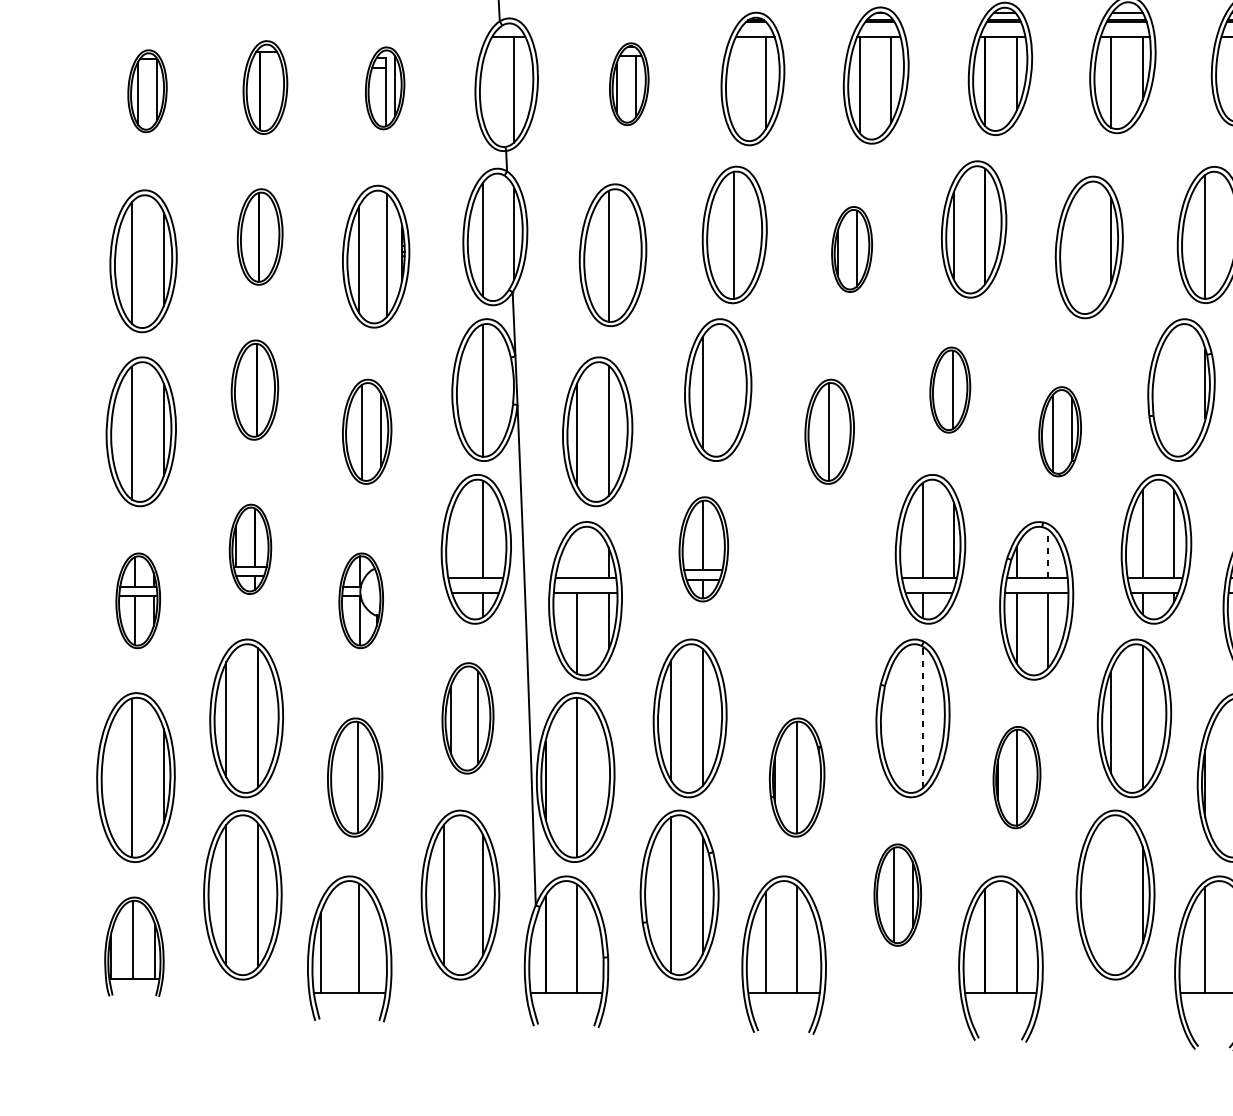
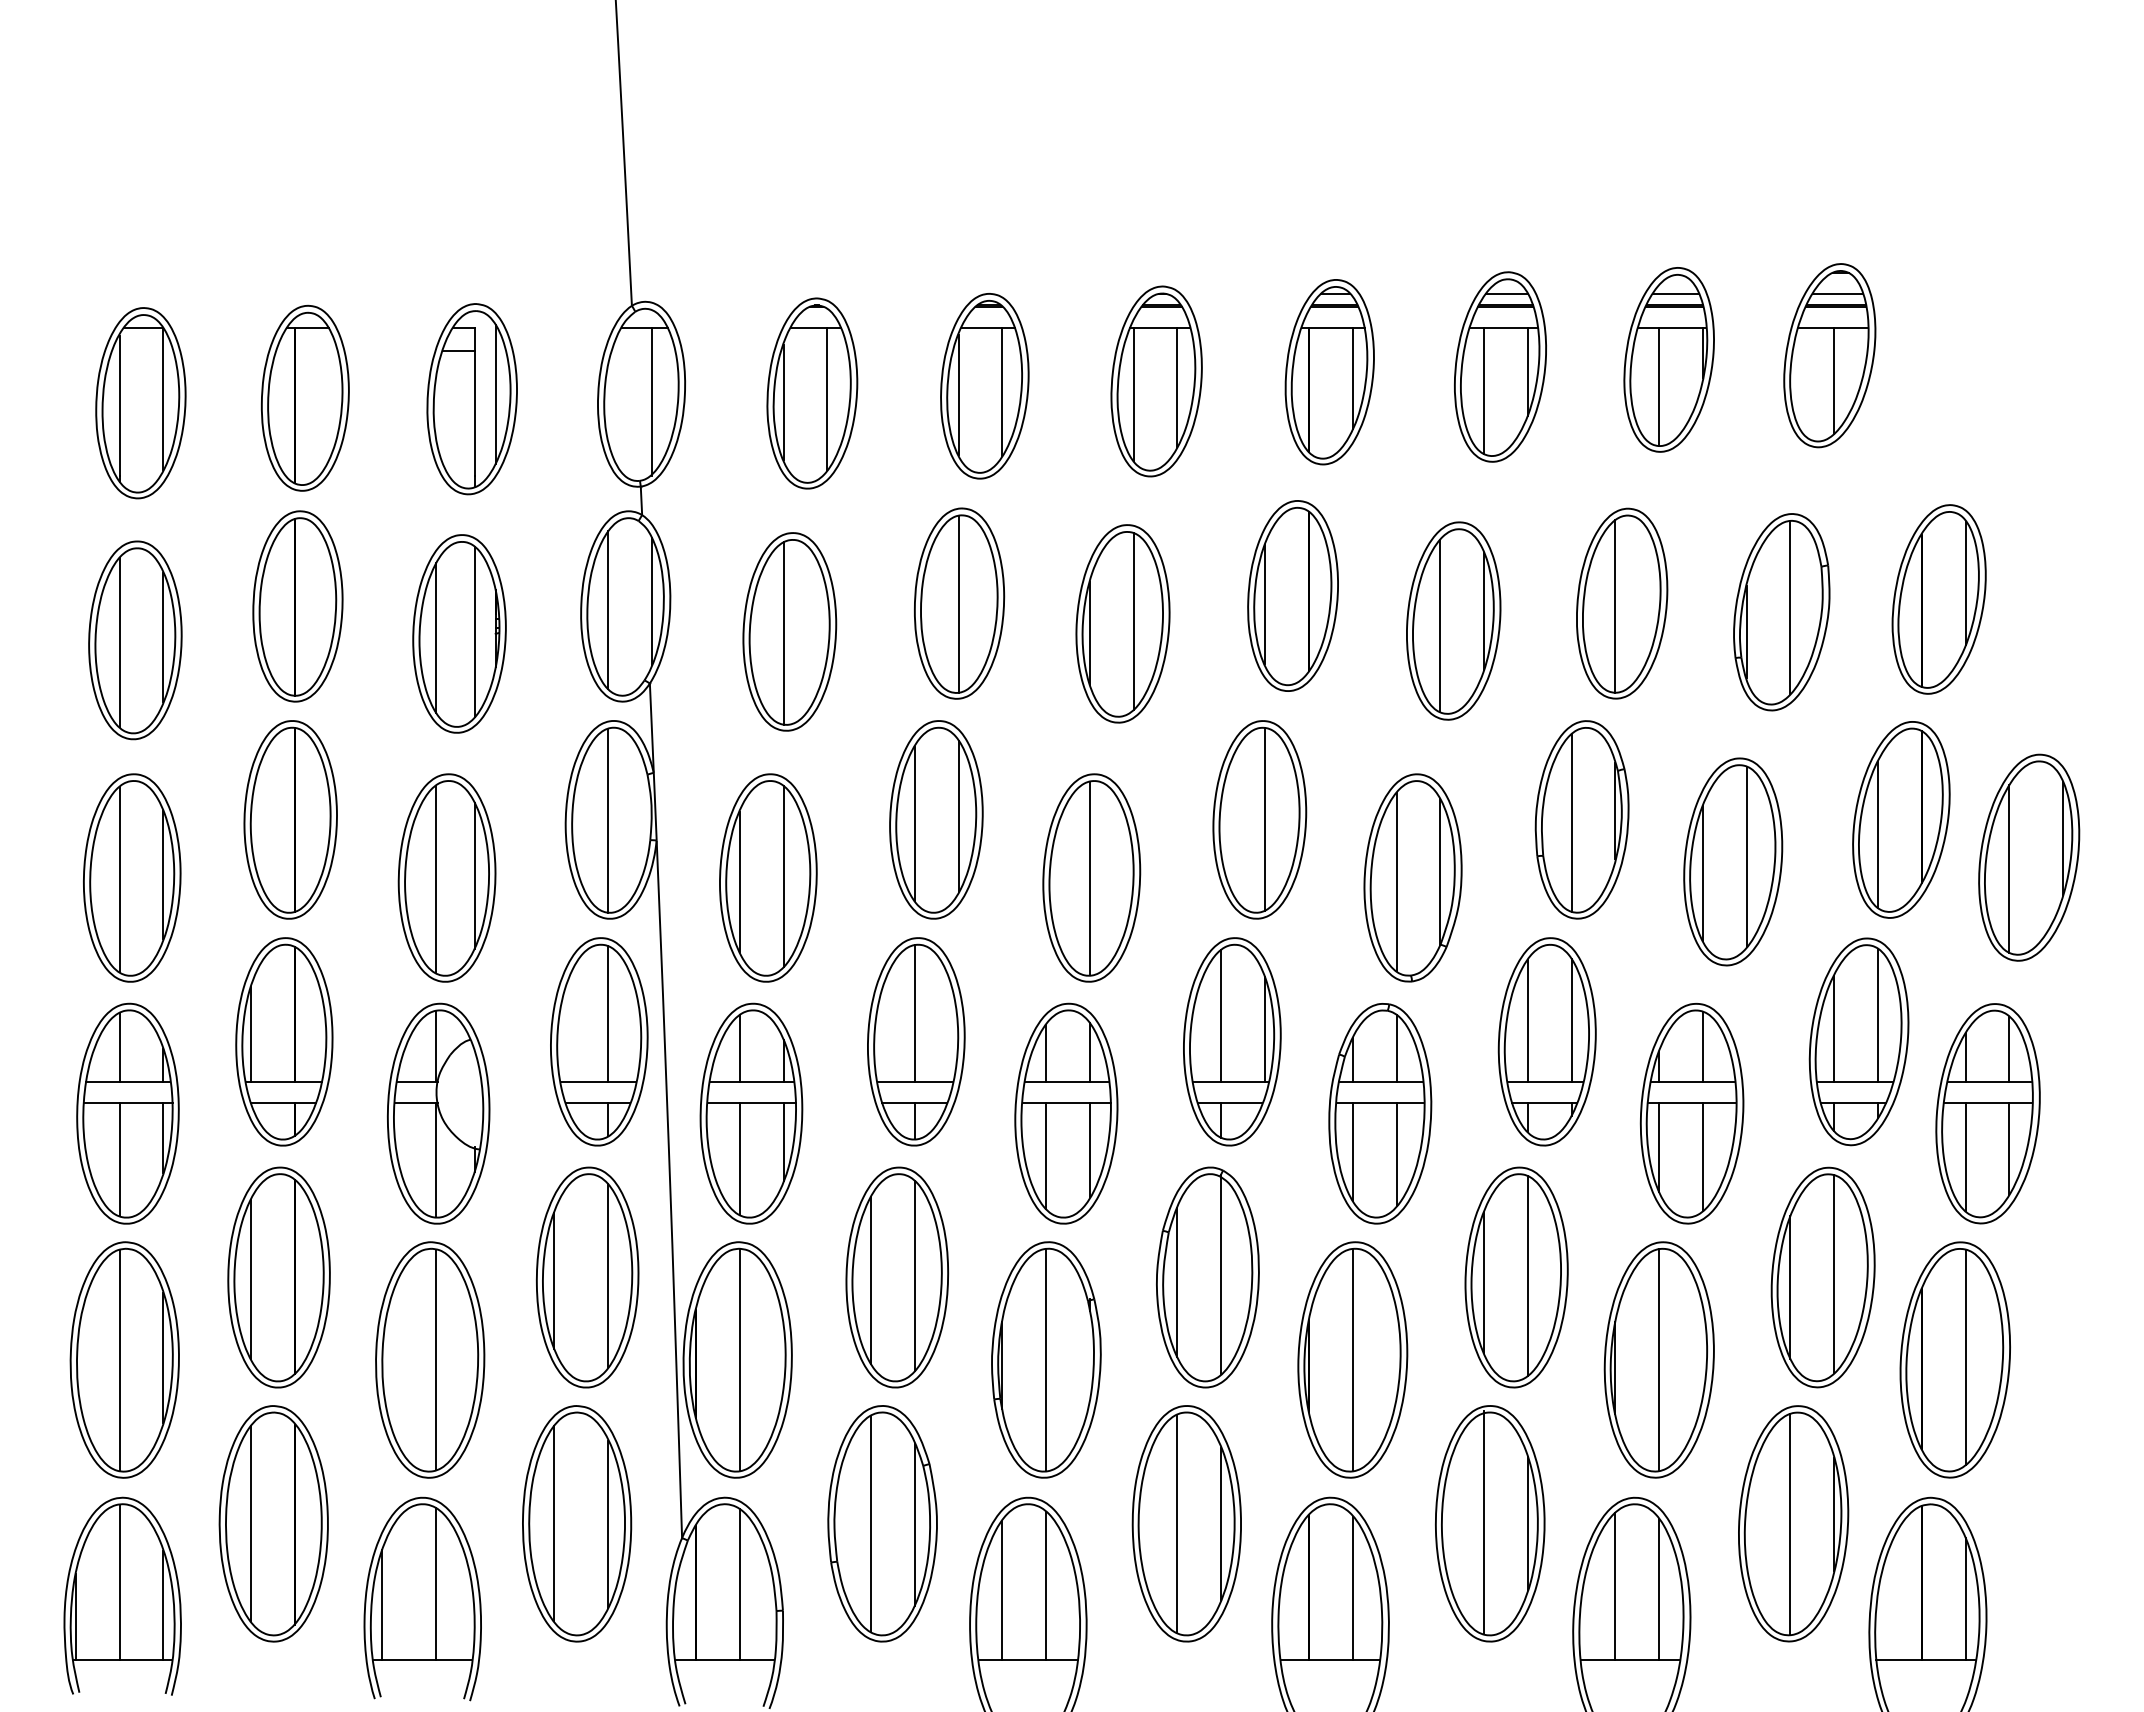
part: (629, 84) -> (812, 393), size x1.67
line: (734, 84) -> (958, 394), added
part: (264, 87) -> (304, 397), size x1.43
part: (384, 88) -> (471, 399), size x1.67
part: (147, 91) -> (140, 403), size x1.67
part: (259, 237) -> (297, 606), size x1.43
part: (851, 249) -> (1122, 623), size x1.67
line: (1079, 251) -> (1440, 626), added
line: (734, 387) -> (958, 816), added
part: (254, 389) -> (290, 819), size x1.43
part: (950, 389) -> (1259, 819), size x1.67
line: (1173, 391) -> (1571, 822), added
part: (366, 431) -> (446, 877), size x1.43
part: (829, 431) -> (1091, 877), size x1.43
part: (1059, 431) -> (1412, 877), size x1.67
part: (250, 549) -> (284, 1041), size x1.67
part: (703, 549) -> (916, 1041), size x1.43
line: (576, 554) -> (739, 1048), added
line: (1048, 554) -> (1396, 1048), dashed -> solid
part: (137, 600) -> (127, 1113), size x1.67
part: (361, 600) -> (438, 1113), size x1.67
part: (811, 600) -> (1066, 1113), added
line: (922, 716) -> (1221, 1274), dashed -> solid
part: (467, 718) -> (587, 1277), size x1.43
line: (891, 721) -> (1177, 1282), added
part: (355, 777) -> (430, 1359), size x1.43
part: (797, 777) -> (1046, 1359), size x1.43
part: (1016, 777) -> (1352, 1359), size x1.67
part: (897, 894) -> (1186, 1523), size x1.67
line: (1111, 894) -> (1484, 1522), added
part: (134, 946) -> (122, 1595), size x1.43

